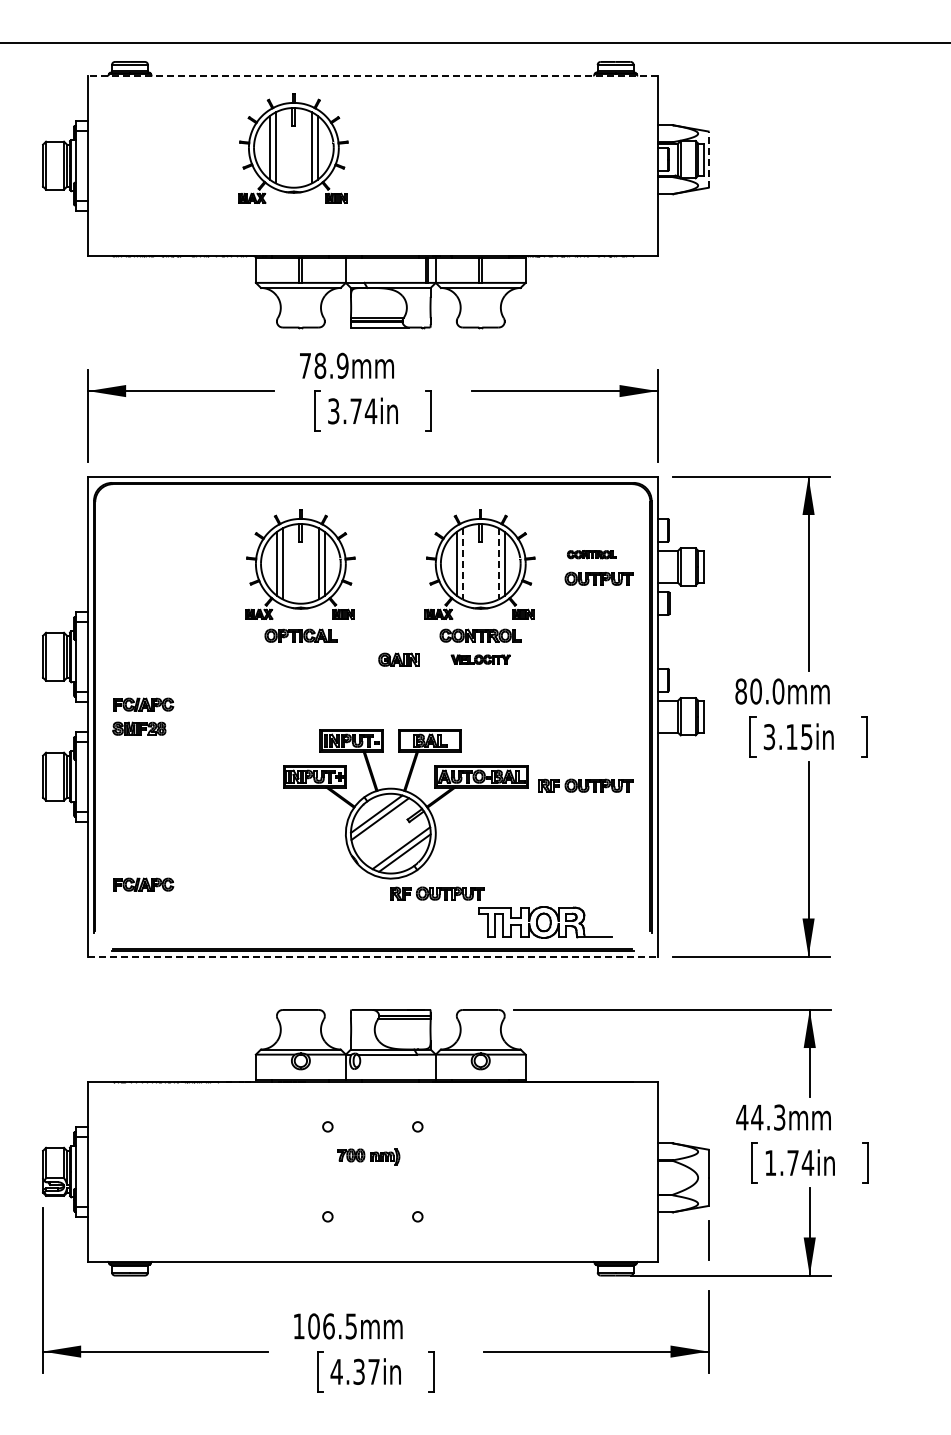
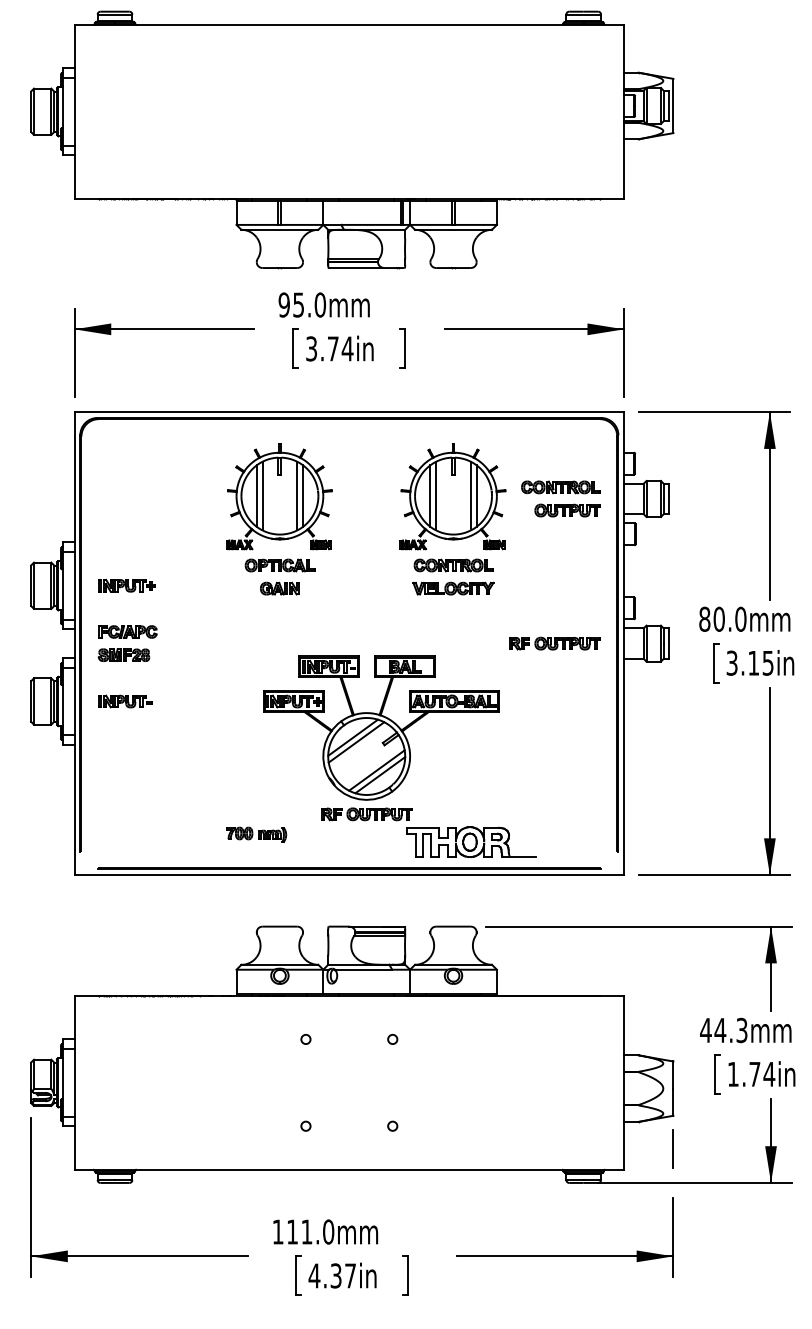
line: (372, 75) -> (349, 24), dashed -> solid
part: (293, 148) -> (272, 95), removed
line: (708, 159) -> (673, 105), dashed -> solid
text: (323, 365) -> (301, 304), 78.9mm -> 95.0mm
part: (591, 554) -> (560, 487), size x1.67
line: (462, 563) -> (435, 495), dashed -> solid
line: (498, 563) -> (470, 495), dashed -> solid
part: (142, 656) -> (127, 585), added
part: (398, 659) -> (279, 588), moved
part: (480, 659) -> (453, 588), size x1.43
part: (140, 776) -> (125, 701), added
part: (585, 785) -> (554, 643), moved
part: (143, 884) -> (128, 805), removed
part: (501, 912) -> (429, 832), moved
line: (372, 956) -> (349, 875), dashed -> solid
part: (368, 1156) -> (256, 834), moved
text: (332, 1326) -> (310, 1232), 106.5mm -> 111.0mm

